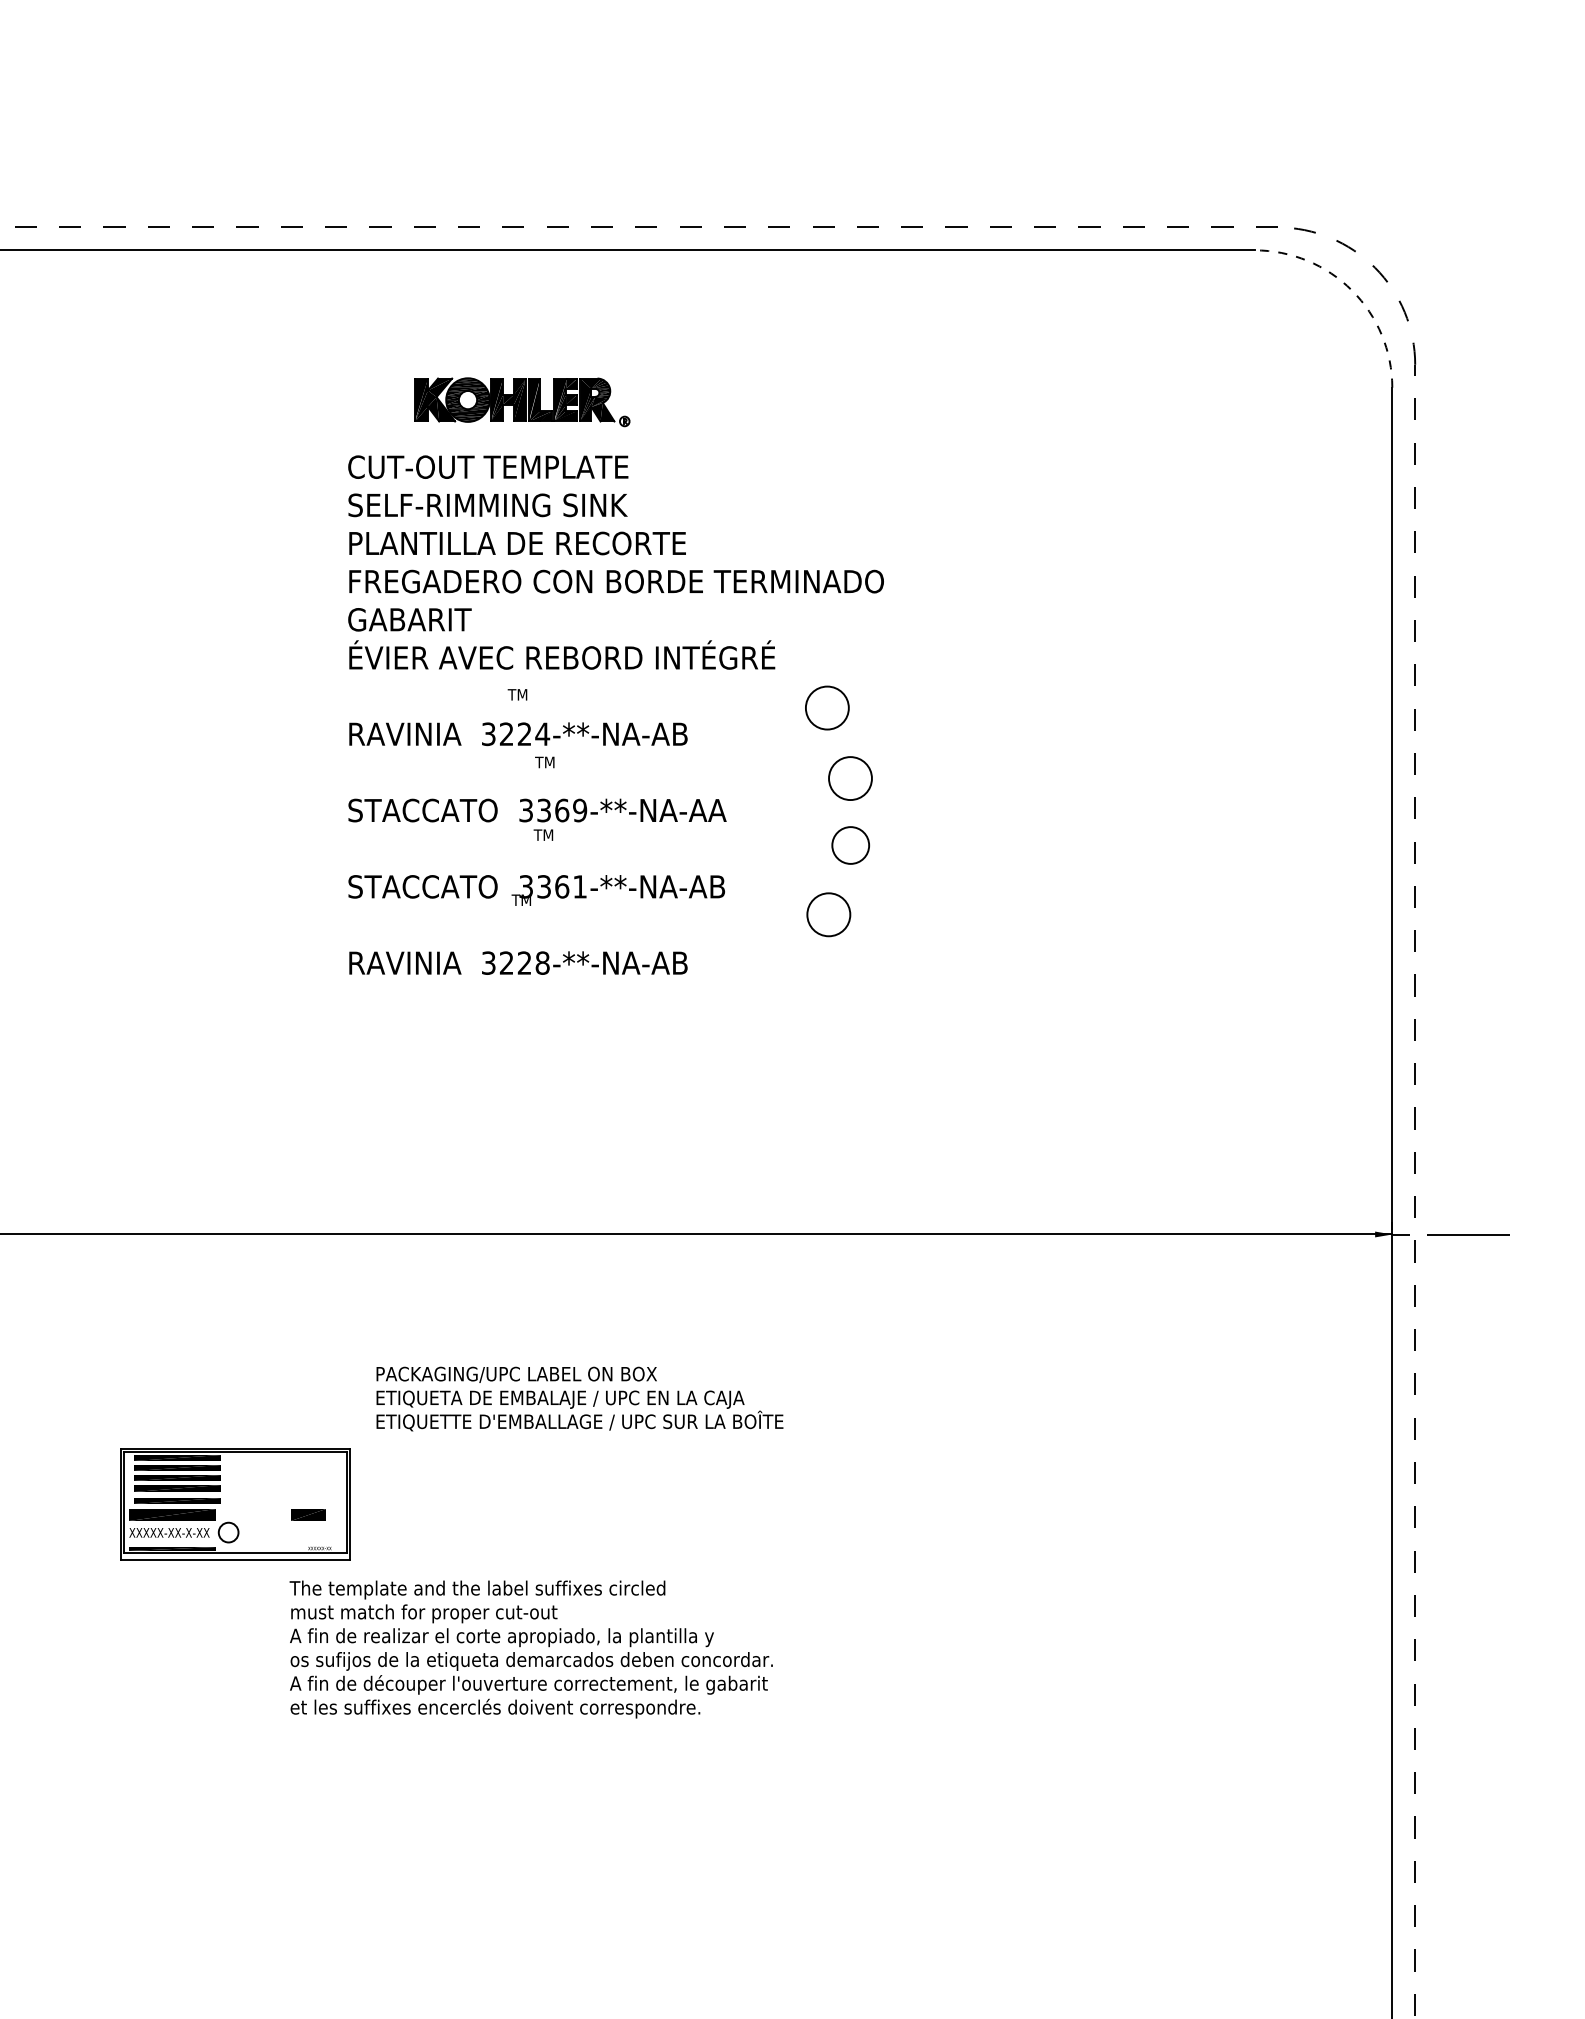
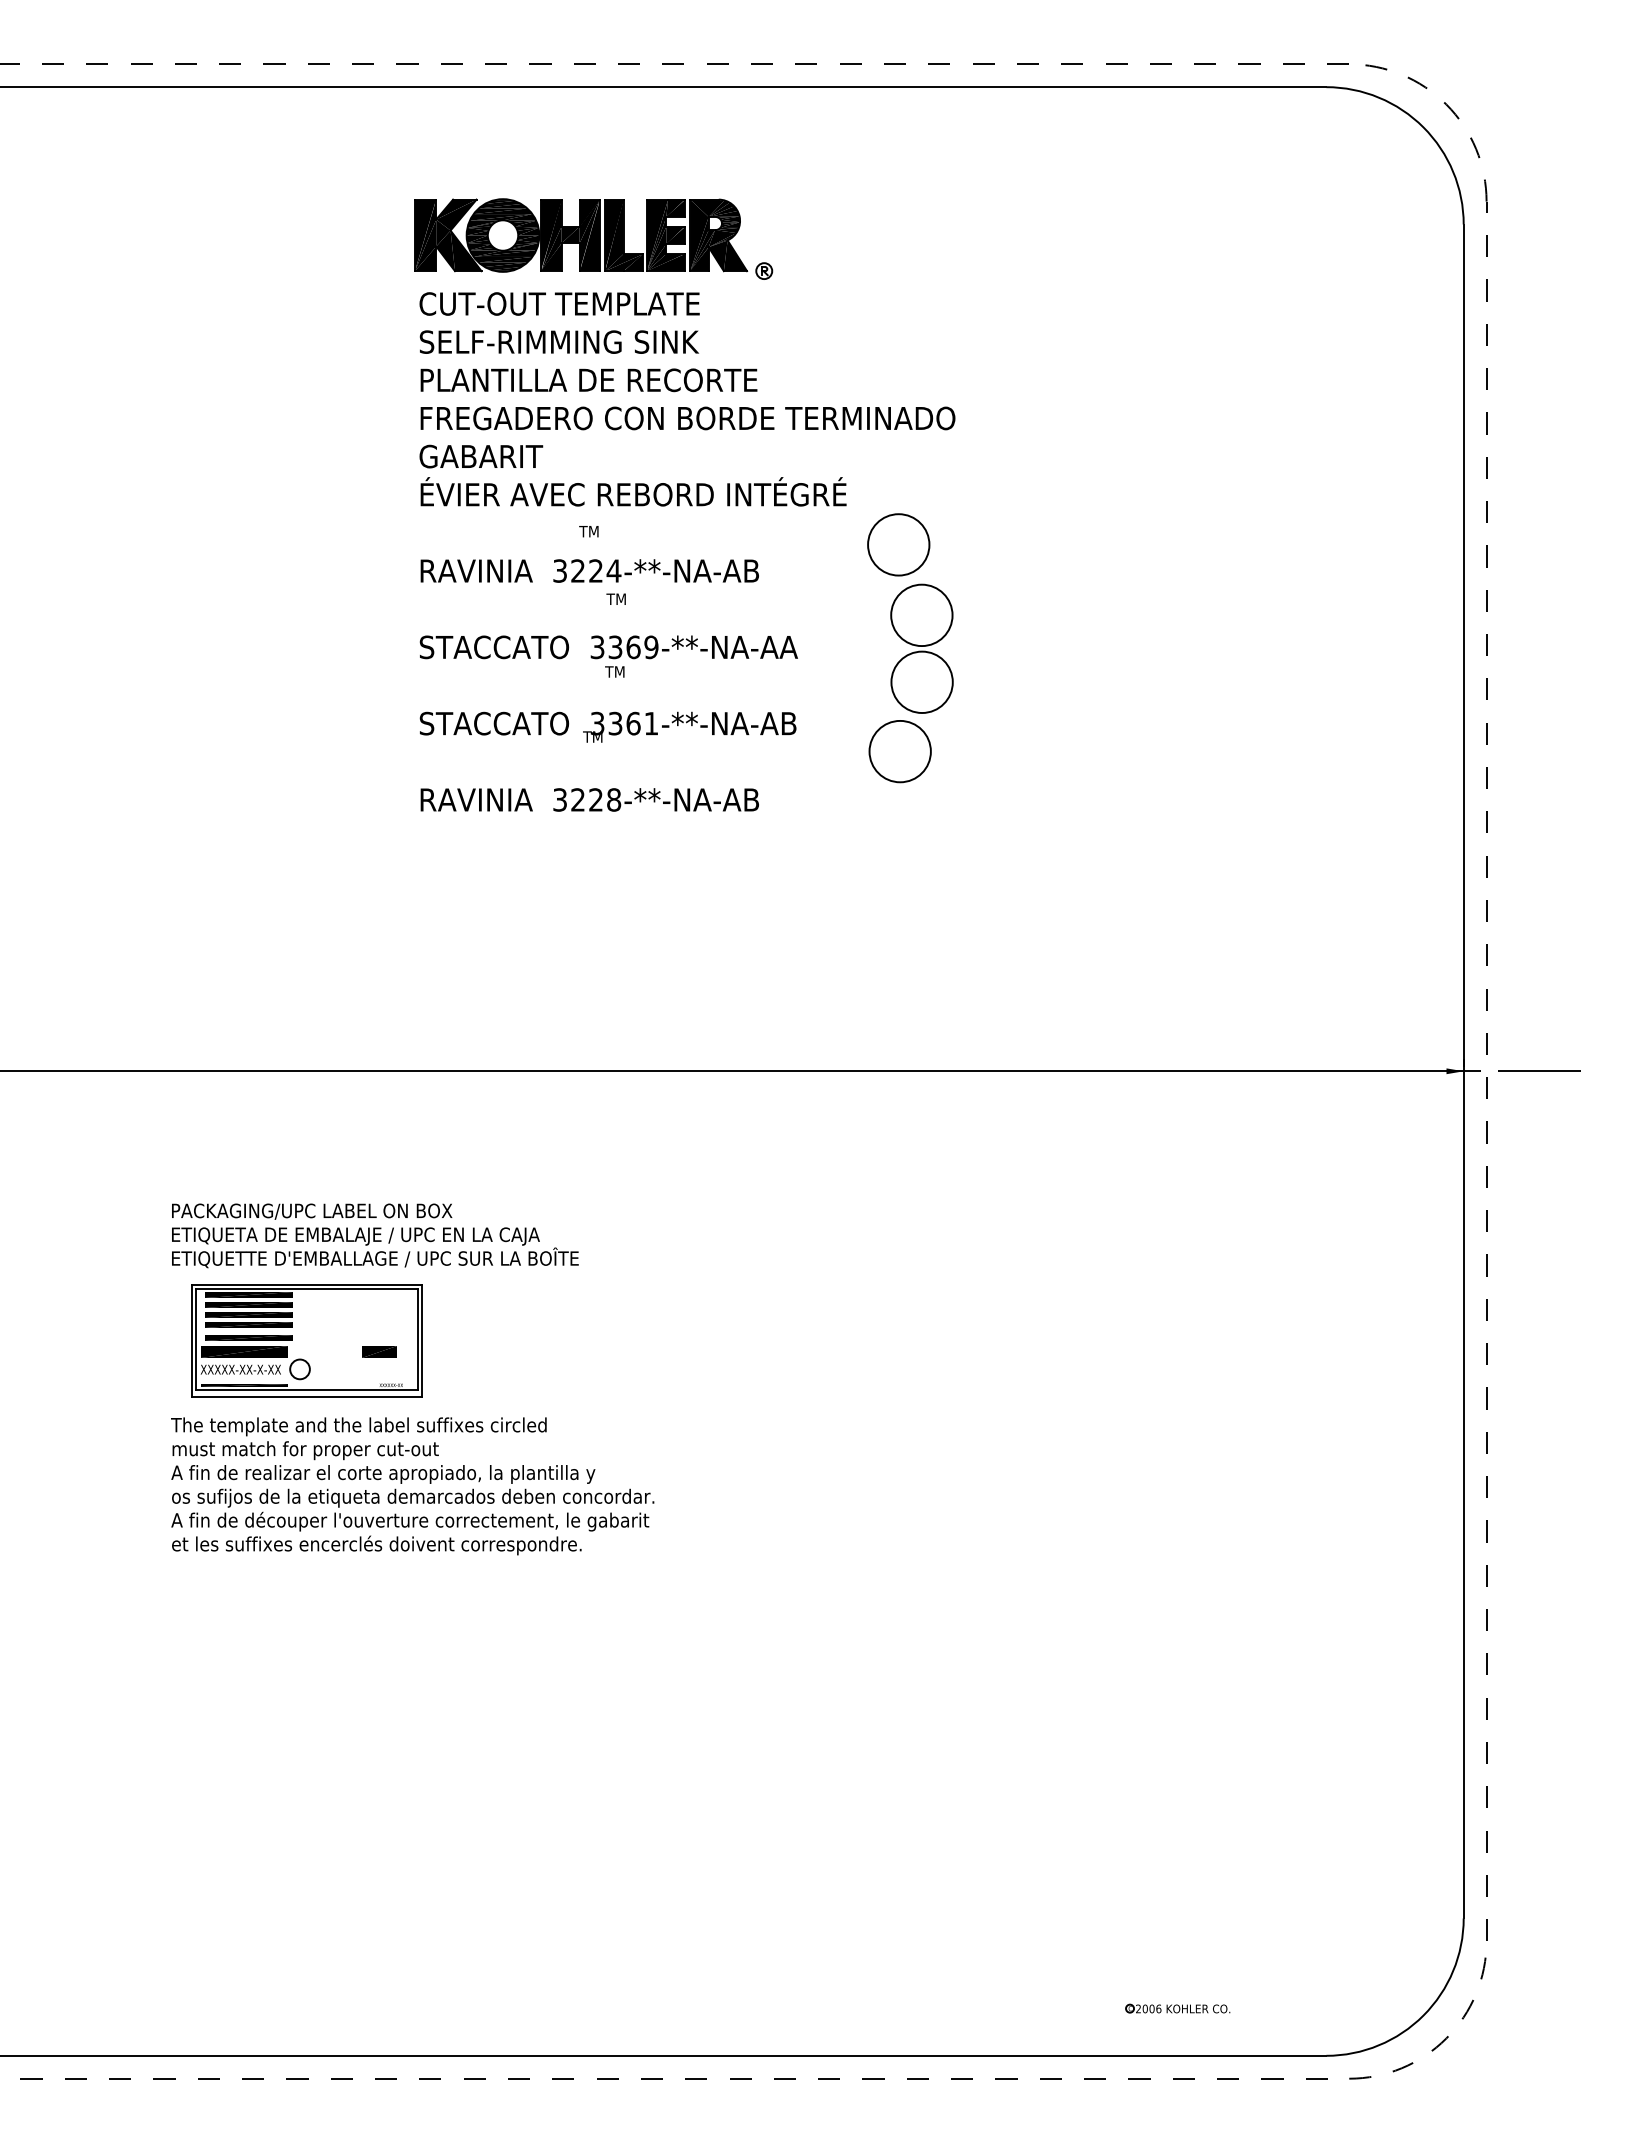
arc: (1352, 290) -> (1423, 127), dashed -> solid
part: (522, 401) -> (593, 238), size x1.67
circle: (827, 707) -> (898, 544), size x1.43
circle: (850, 778) -> (921, 615), size x1.43
circle: (850, 845) -> (921, 682), size x1.67
circle: (828, 914) -> (899, 751), size x1.43
text: (580, 1398) -> (375, 1235), moved
text: (531, 1649) -> (412, 1486), moved

